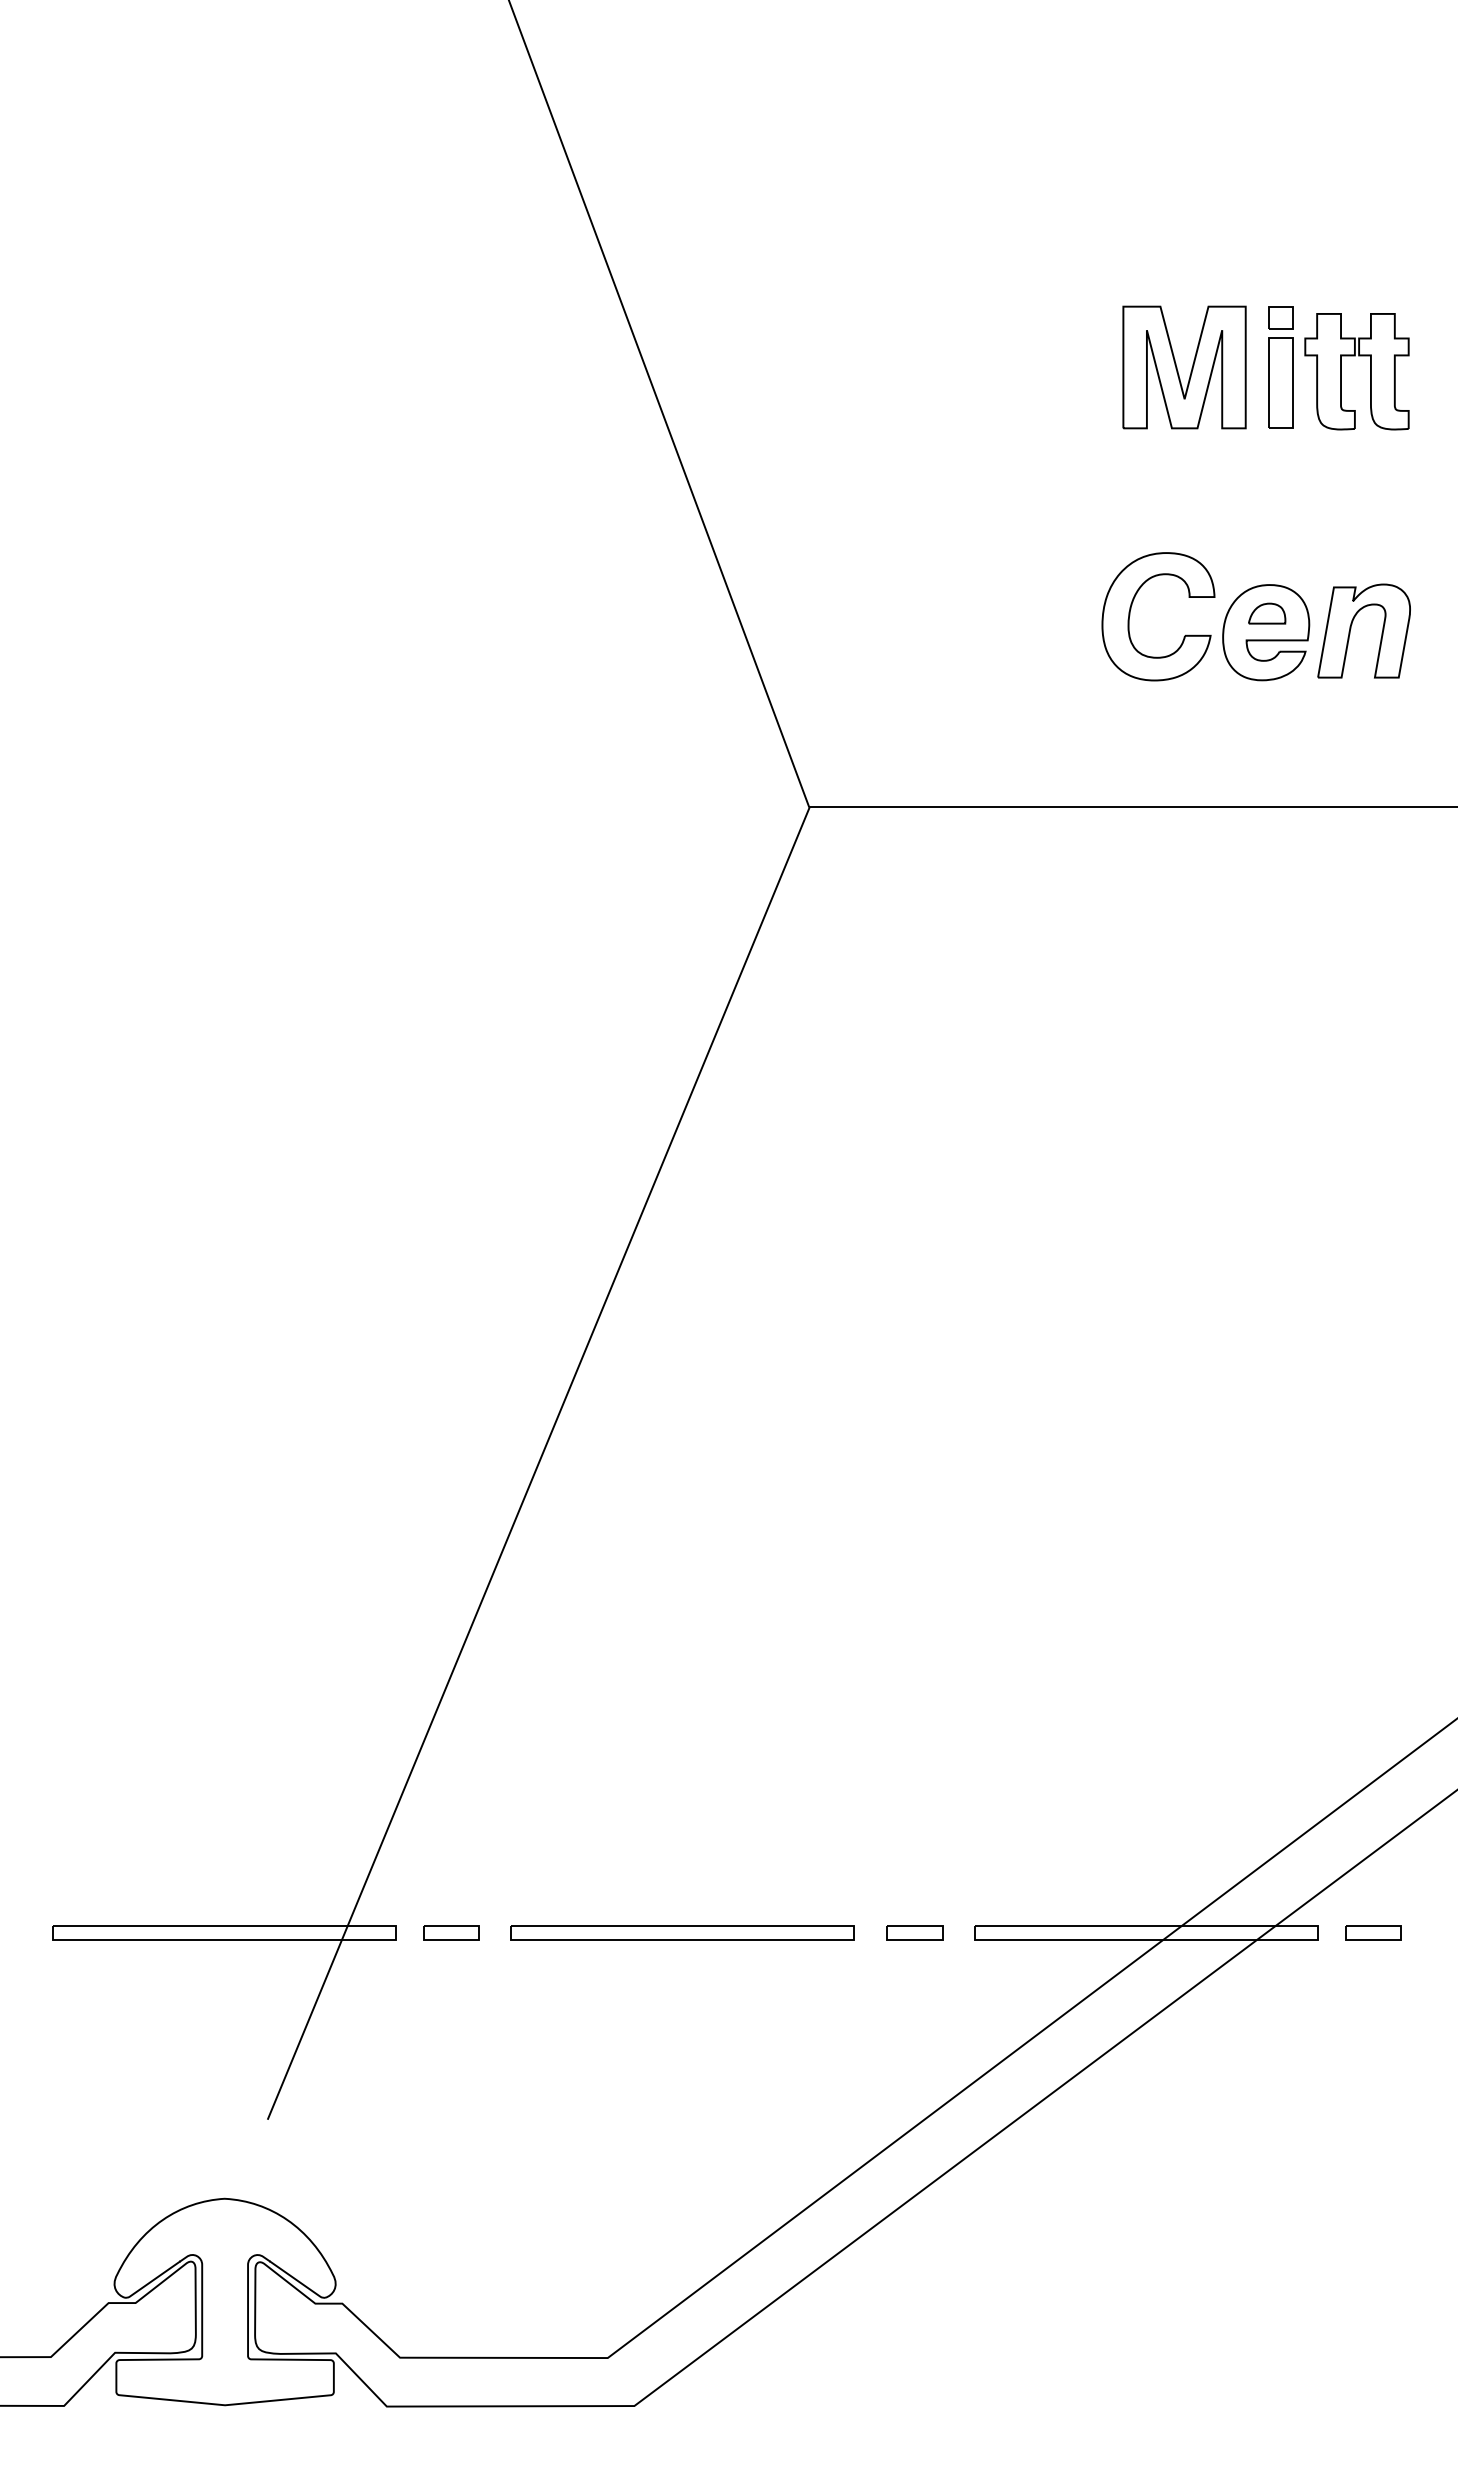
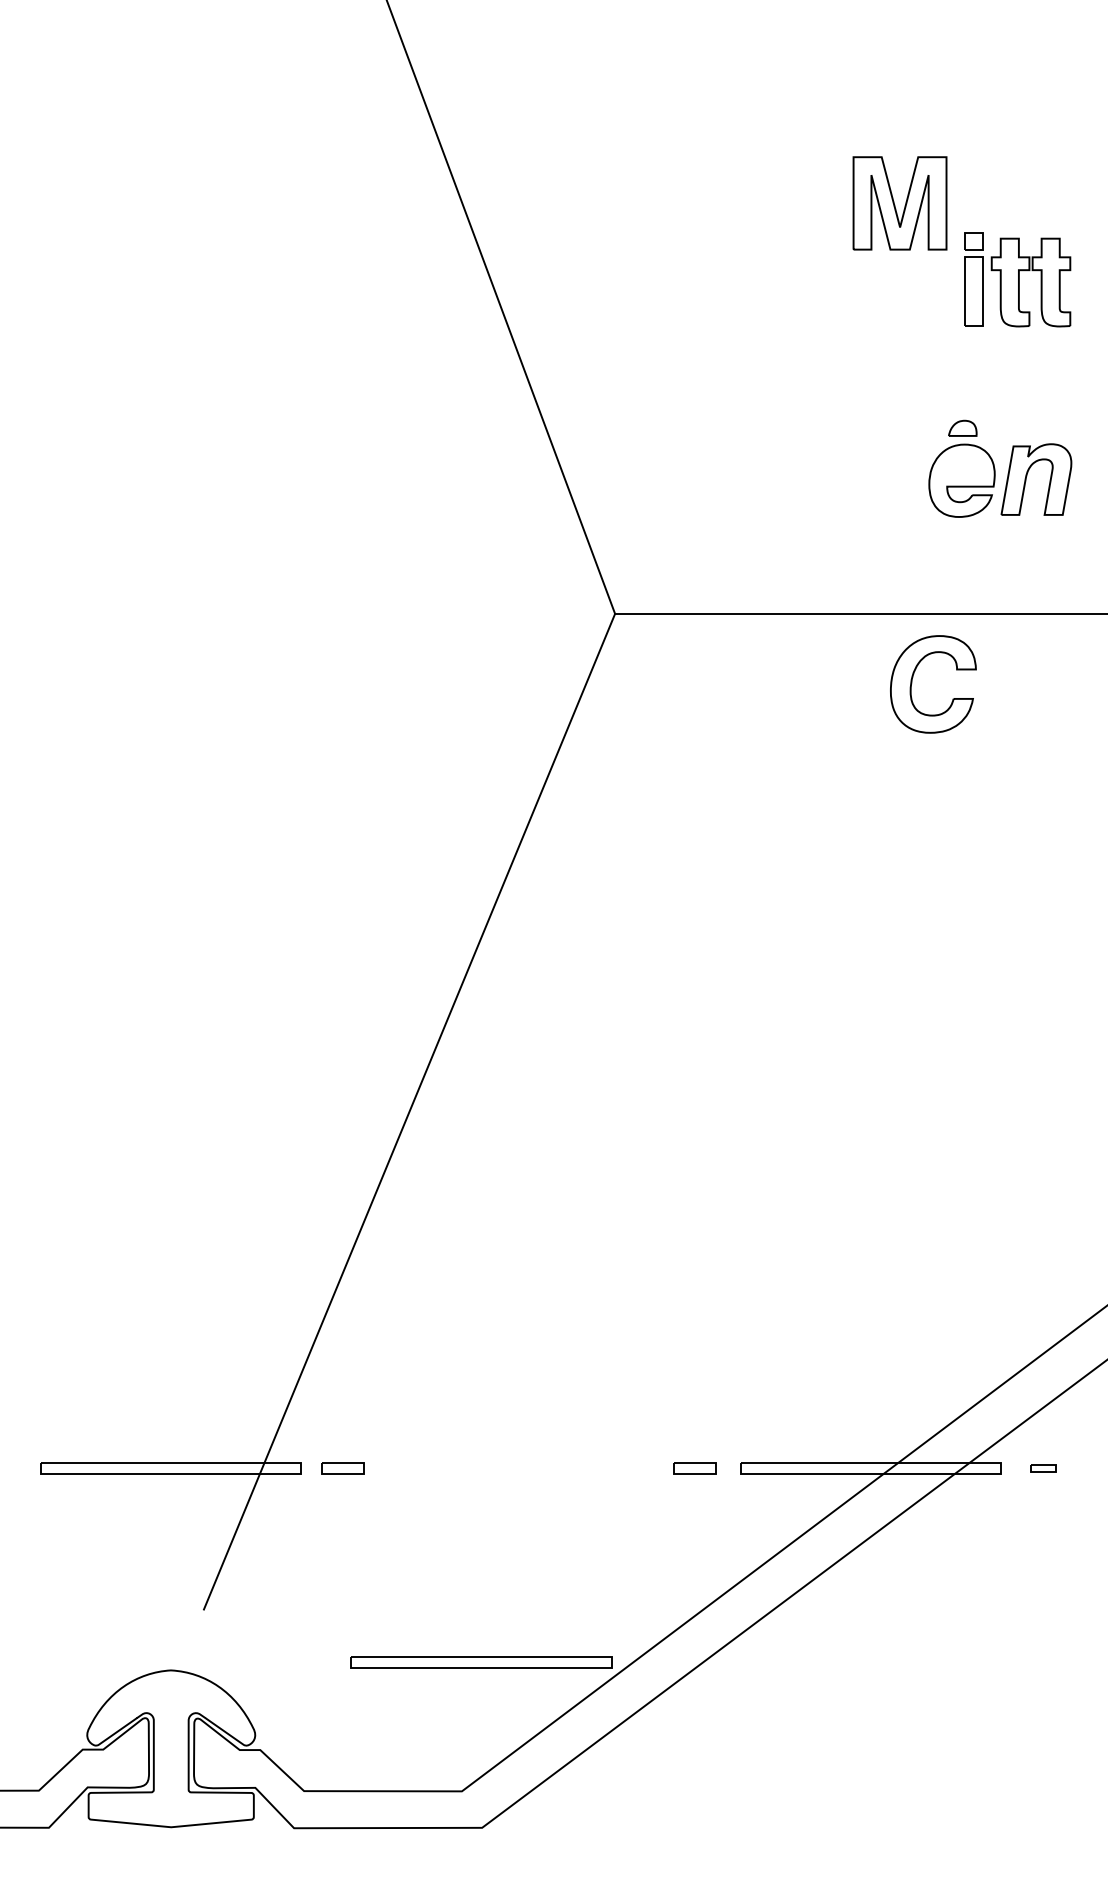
part: (1178, 370) -> (895, 205), moved
part: (1131, 609) -> (912, 678), moved
part: (1267, 613) -> (963, 428), moved
part: (682, 1932) -> (481, 1661), moved
part: (1373, 1932) -> (1043, 1468), size x0.6

